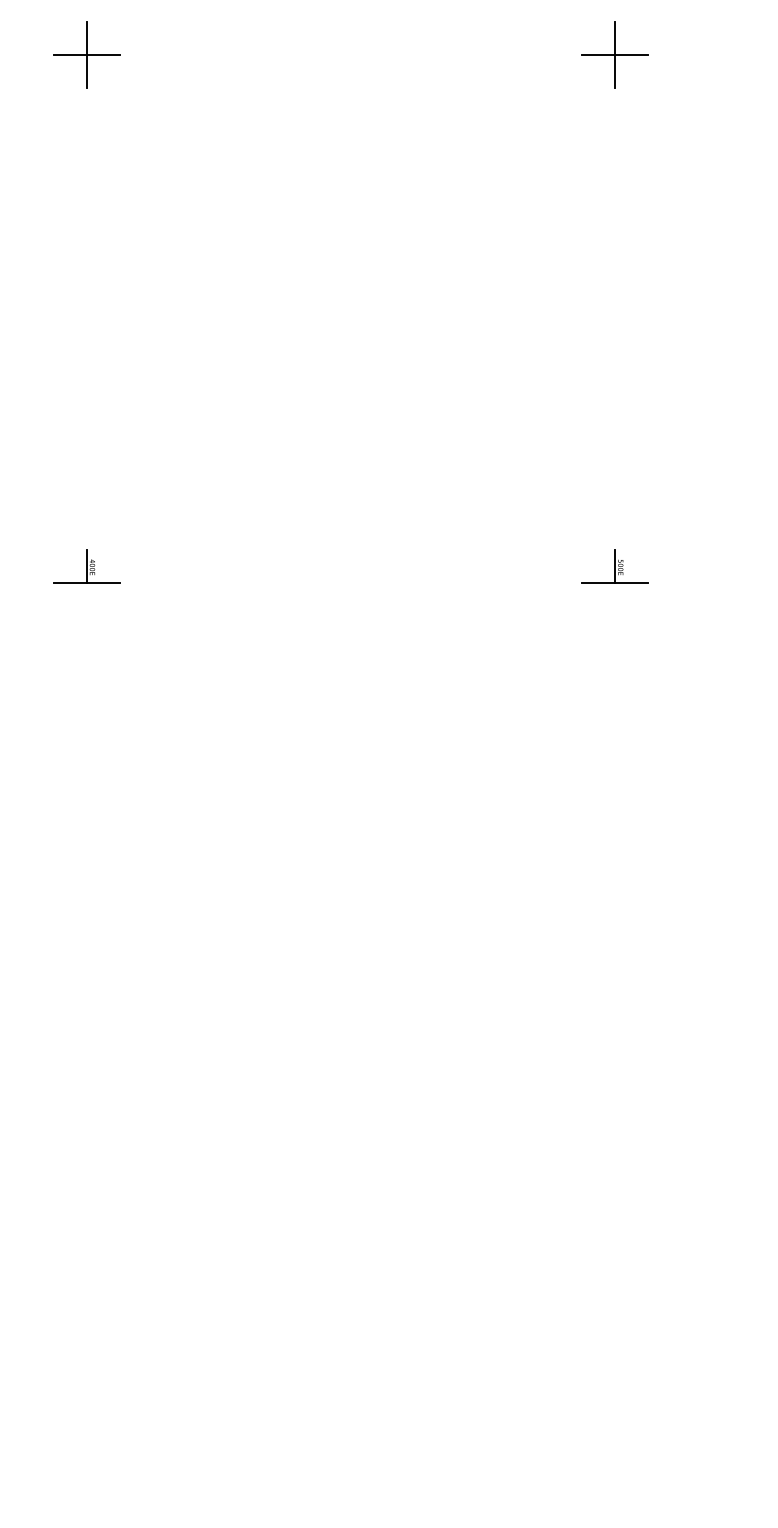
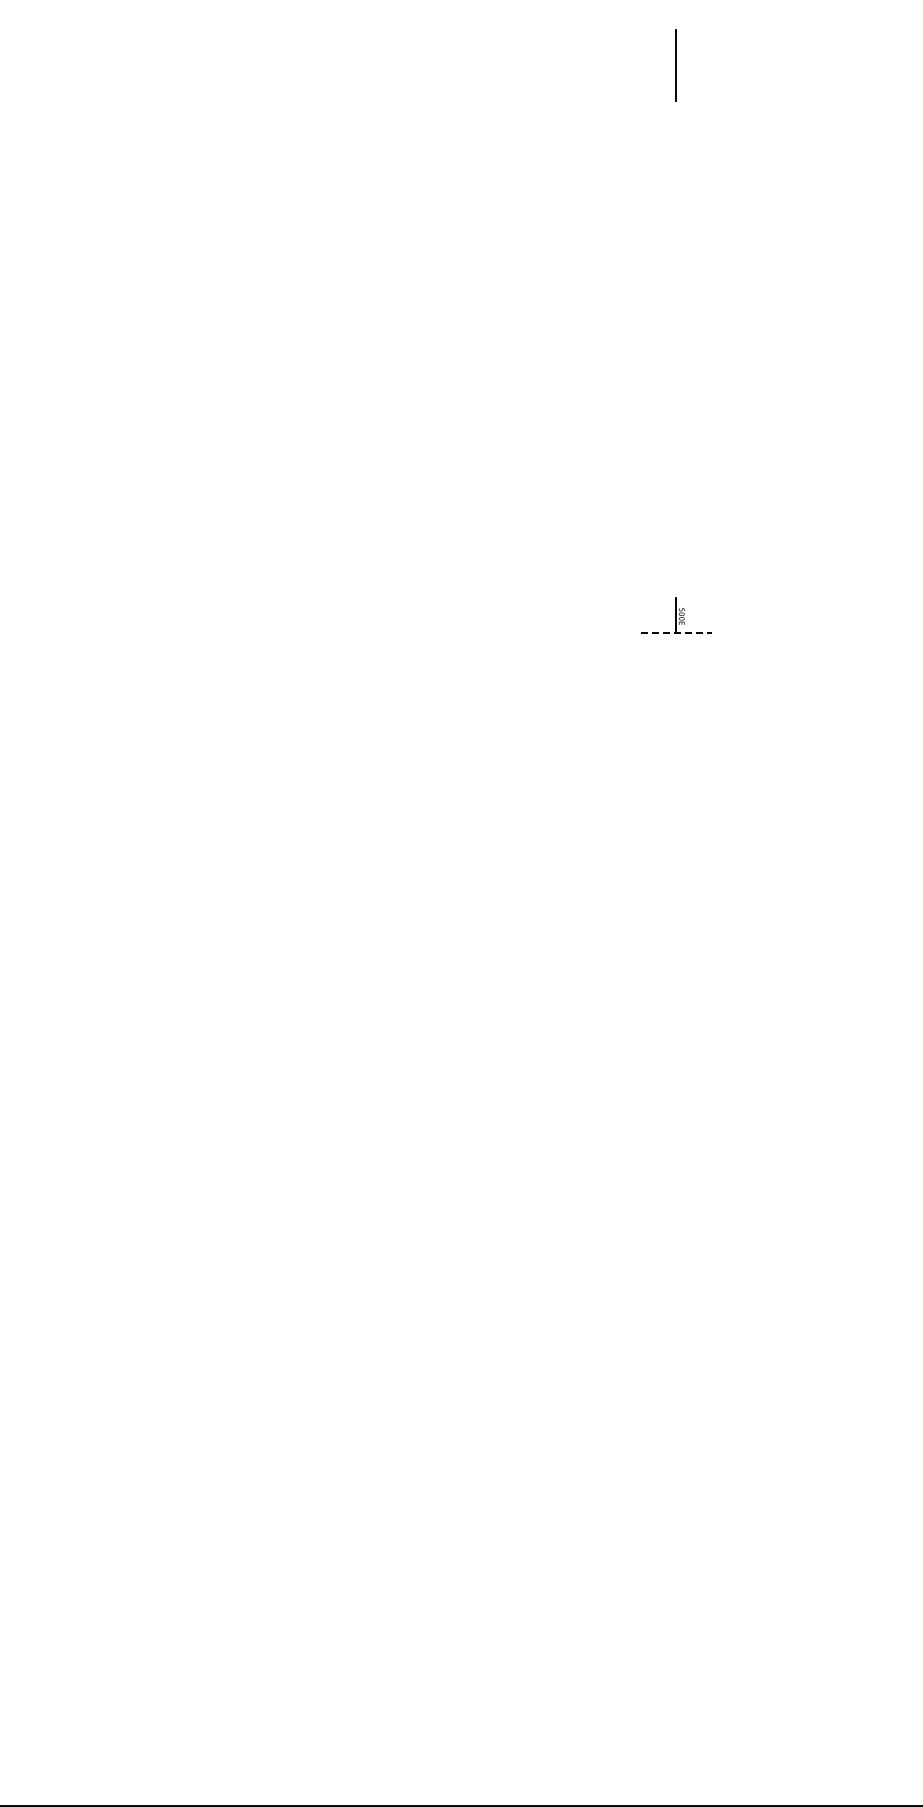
part: (86, 55) -> (107, 65), removed
line: (614, 55) -> (675, 65), removed
part: (86, 566) -> (107, 615), removed
line: (615, 583) -> (676, 633), solid -> dashed

